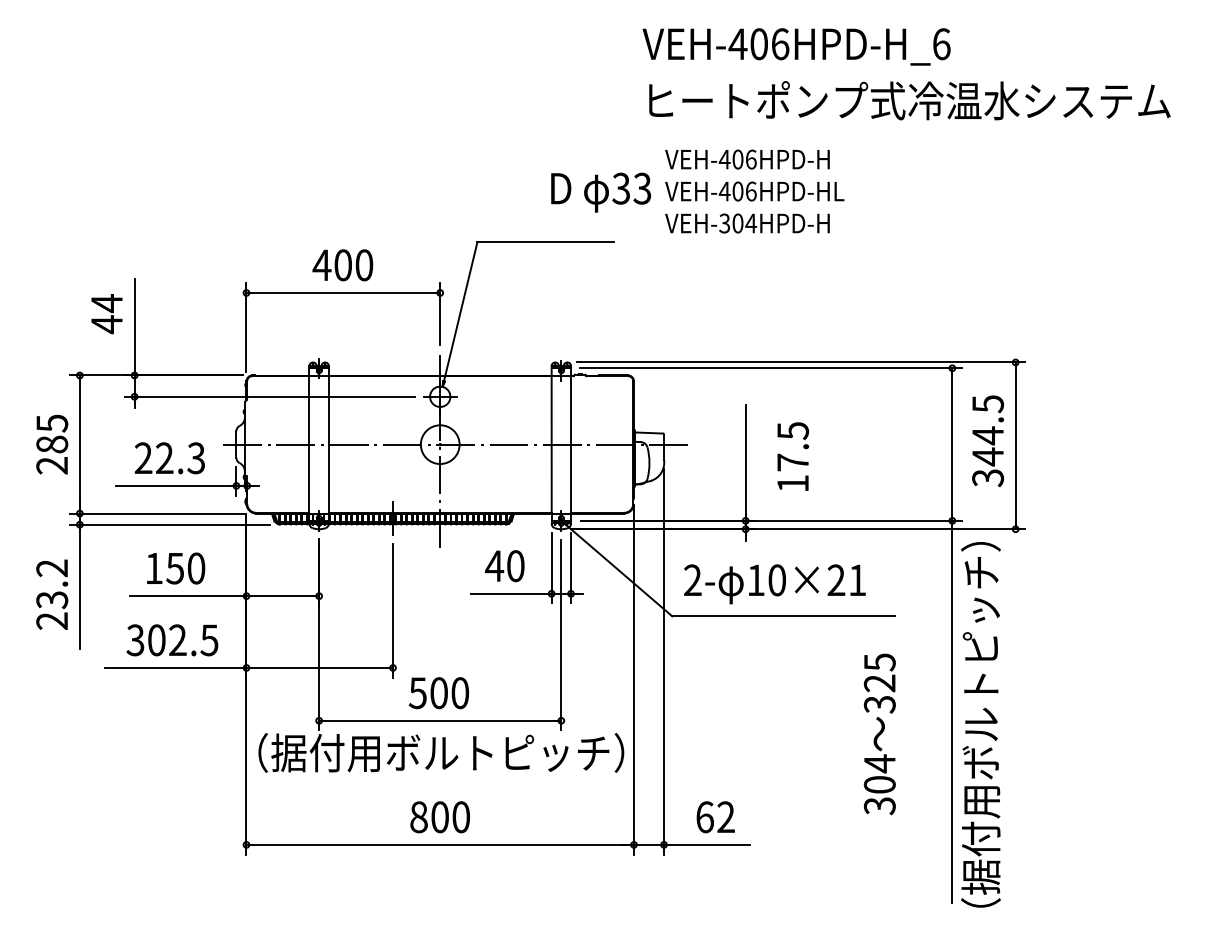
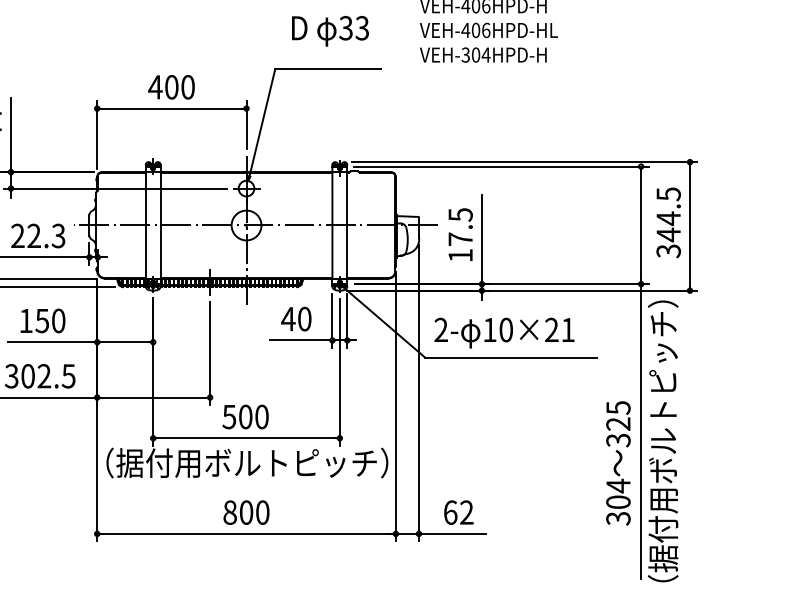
text: (600, 192) -> (329, 31), moved
text: (793, 456) -> (460, 234), moved
text: (879, 734) -> (618, 463), moved

